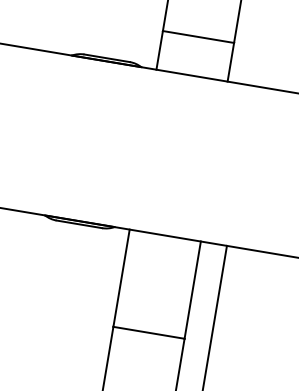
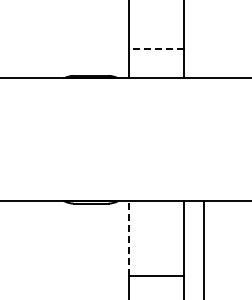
line: (198, 36) -> (156, 48), solid -> dashed
line: (121, 278) -> (129, 238), solid -> dashed

